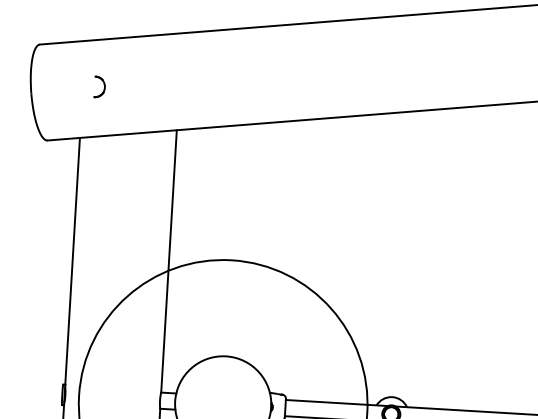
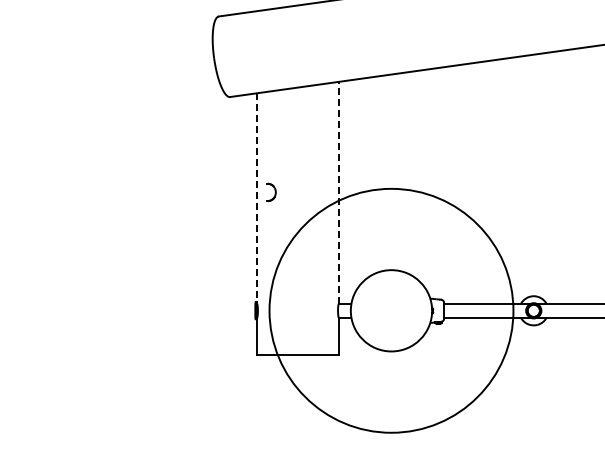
part: (99, 86) -> (271, 191), moved
line: (168, 260) -> (338, 192), solid -> dashed
line: (72, 262) -> (257, 198), solid -> dashed

